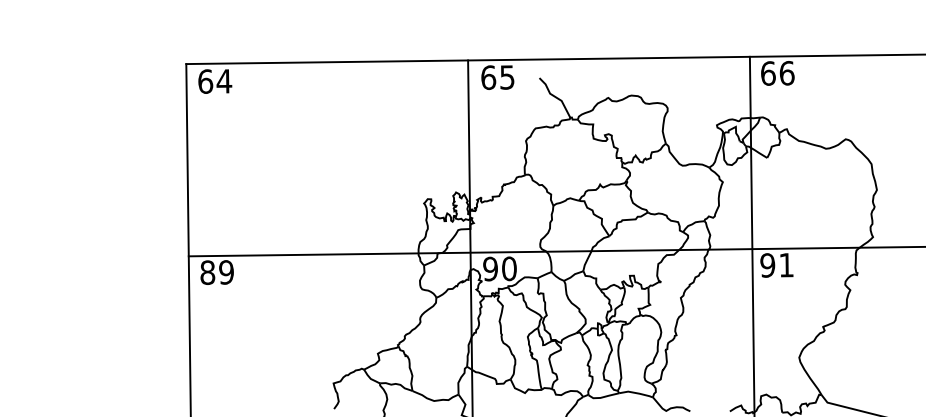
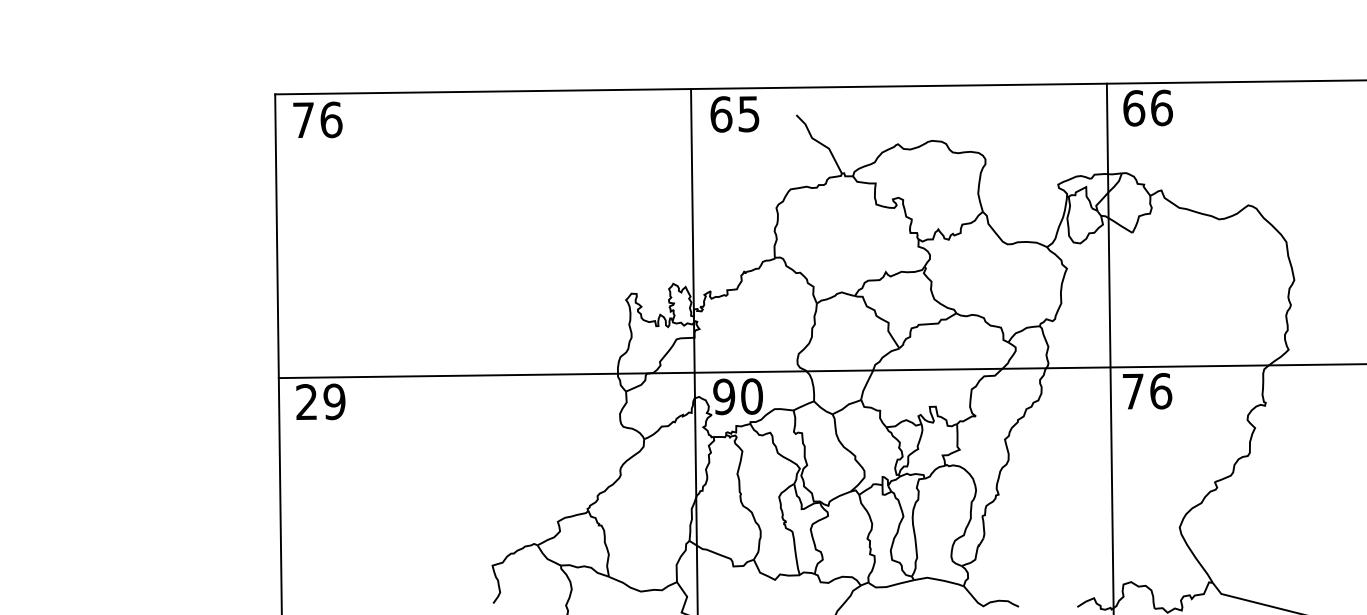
text: (215, 81) -> (318, 120), 64 -> 76
text: (777, 264) -> (1147, 390), 91 -> 76
text: (207, 272) -> (306, 401), 89 -> 29

